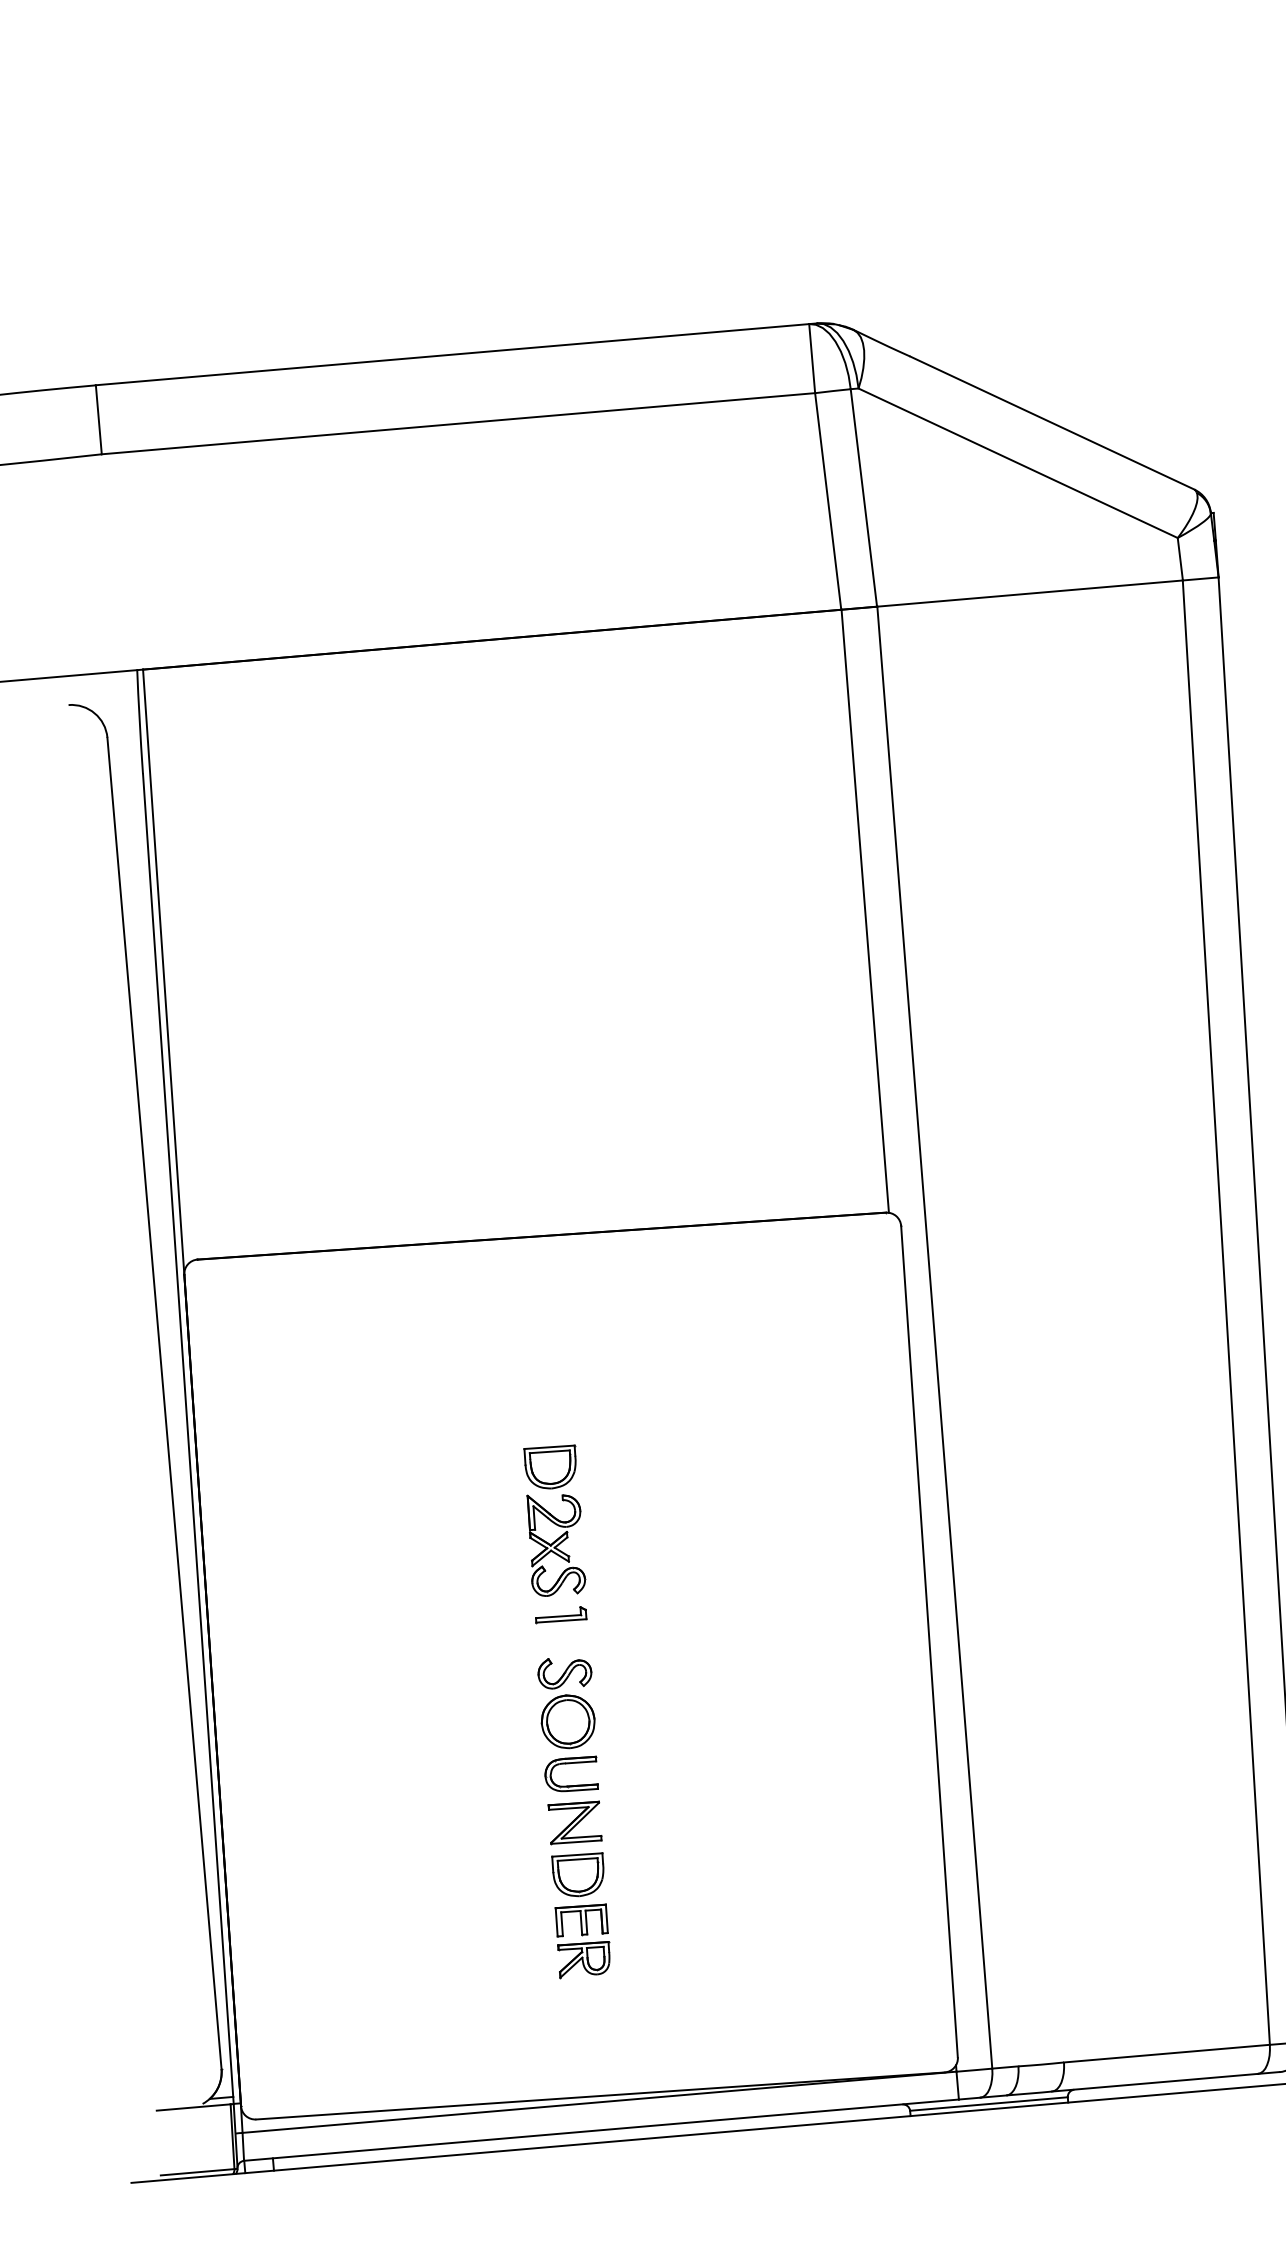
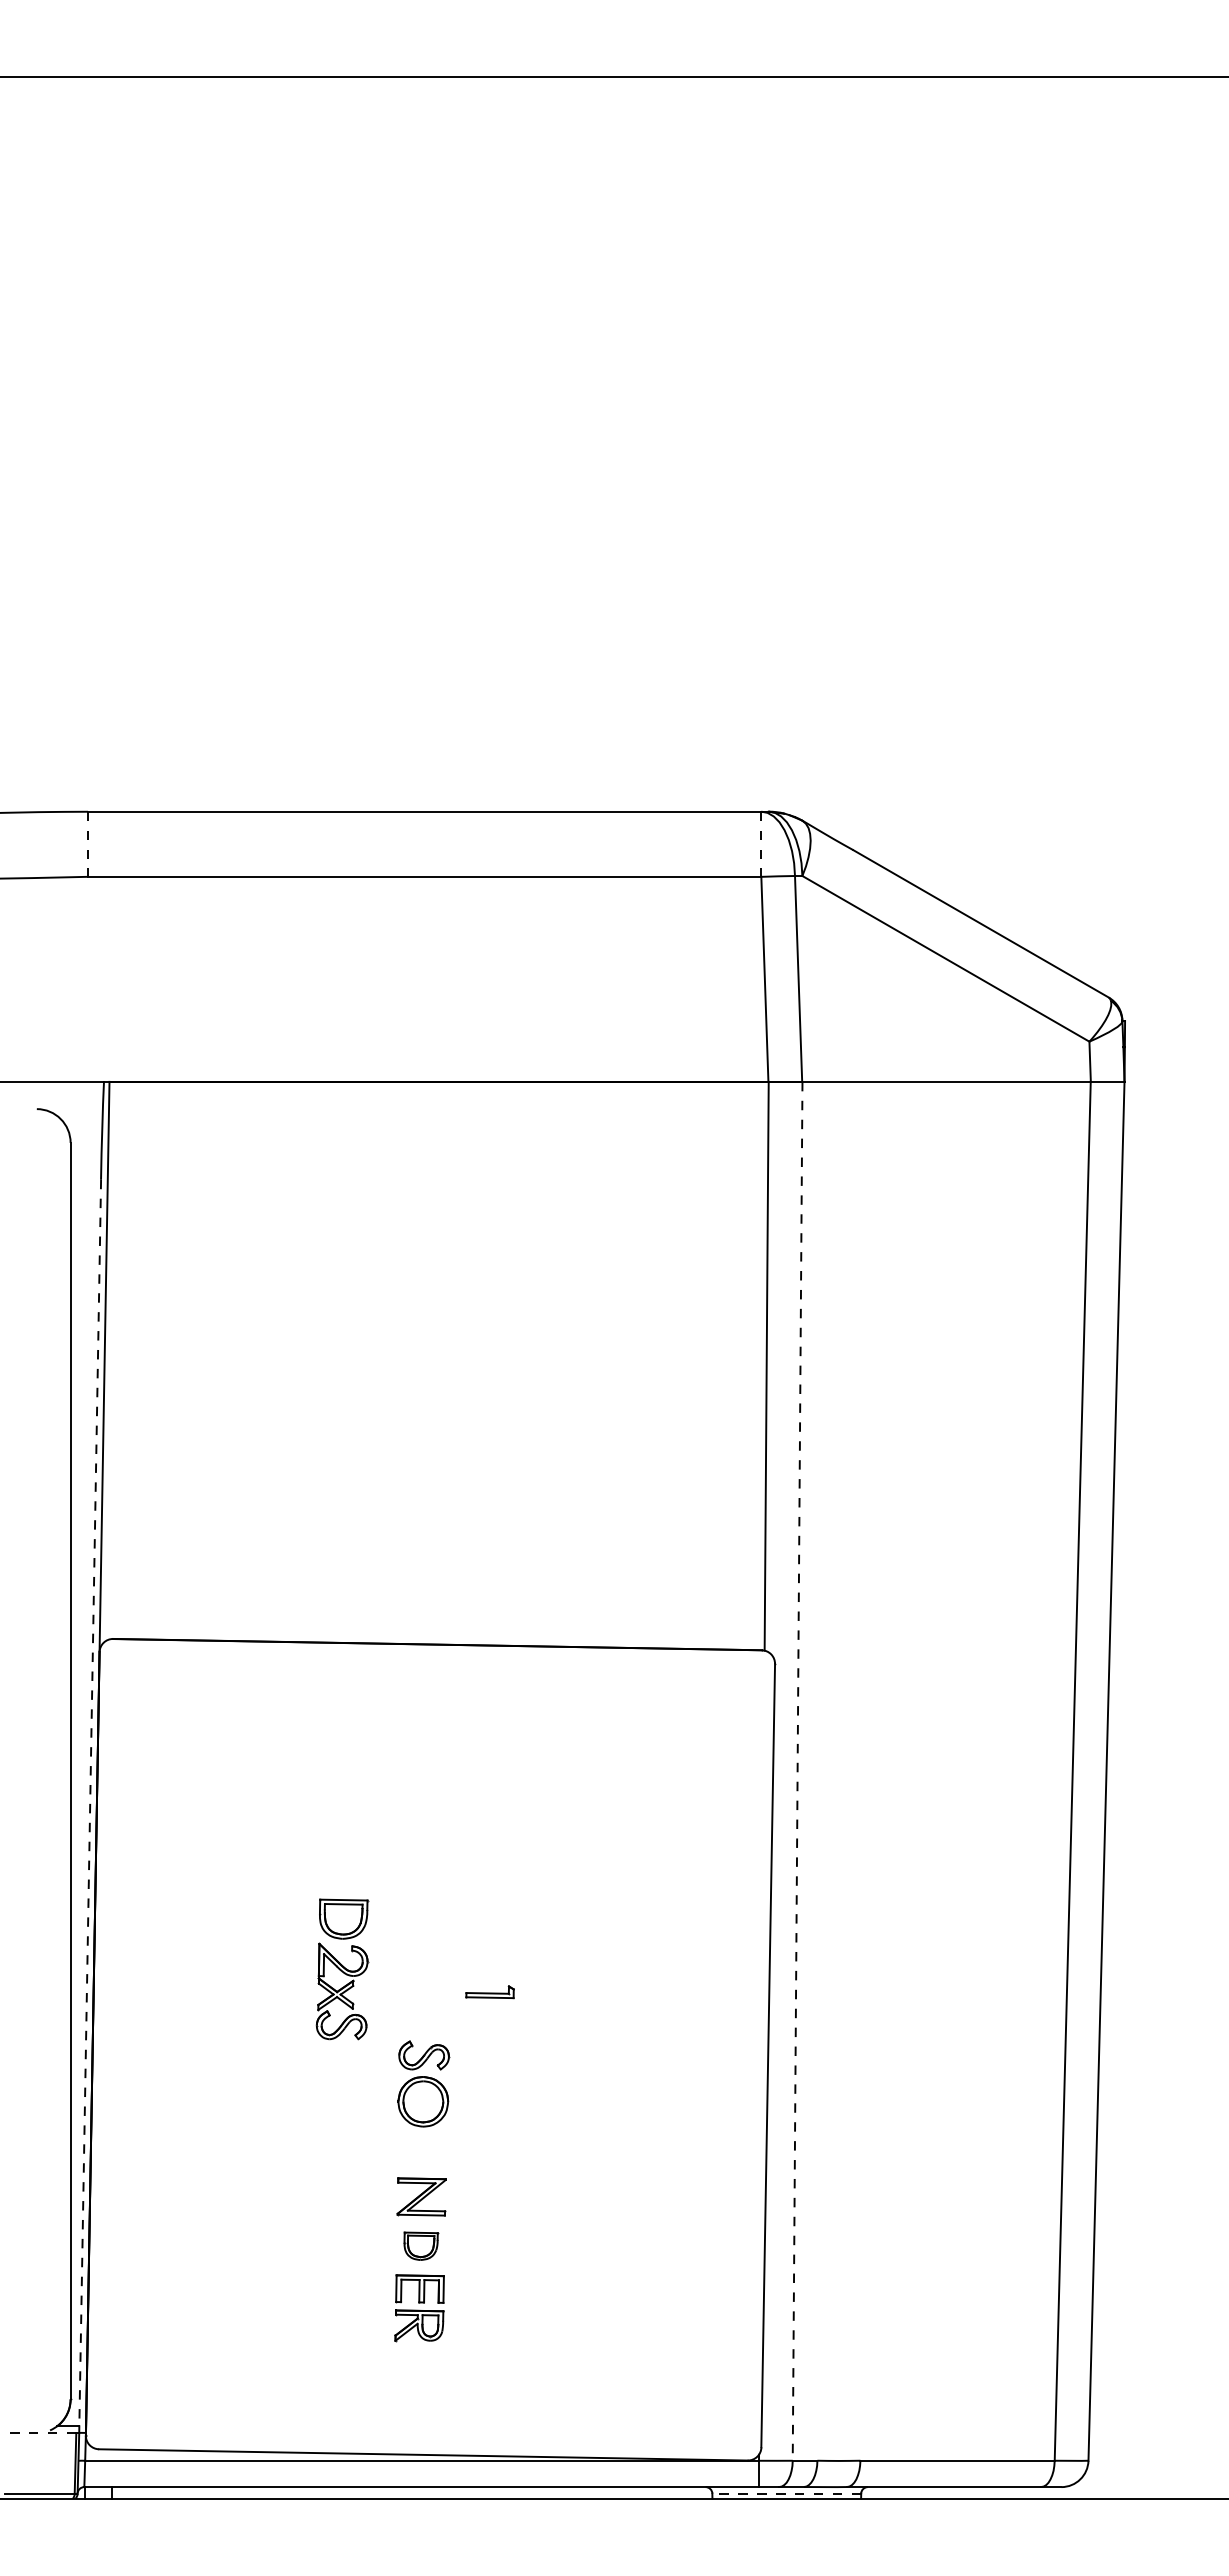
line: (812, 358) -> (761, 844), solid -> dashed
line: (99, 420) -> (88, 844), solid -> dashed
line: (934, 1337) -> (797, 1771), solid -> dashed
line: (188, 1435) -> (90, 1803), solid -> dashed
part: (554, 1520) -> (342, 1969), moved
part: (560, 1615) -> (489, 1992), moved
part: (569, 1764) -> (421, 2141), removed
part: (579, 1874) -> (421, 2245), size x0.7
line: (988, 2103) -> (786, 2493), solid -> dashed
line: (193, 2107) -> (41, 2433), solid -> dashed

